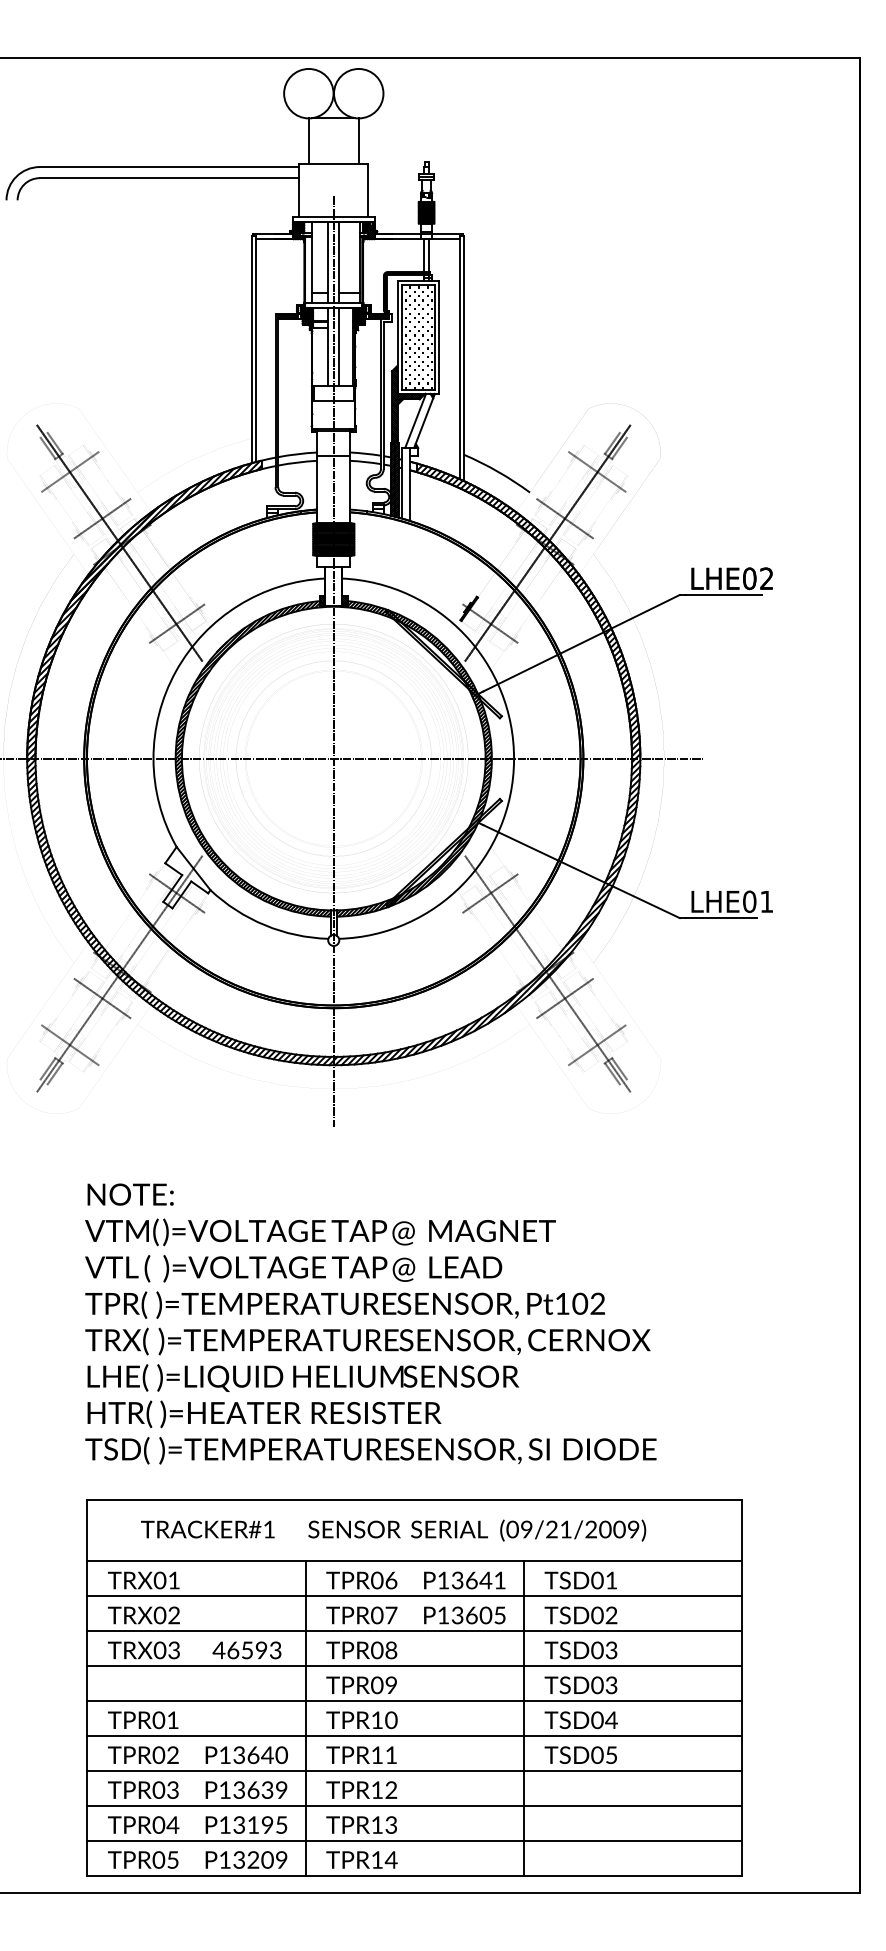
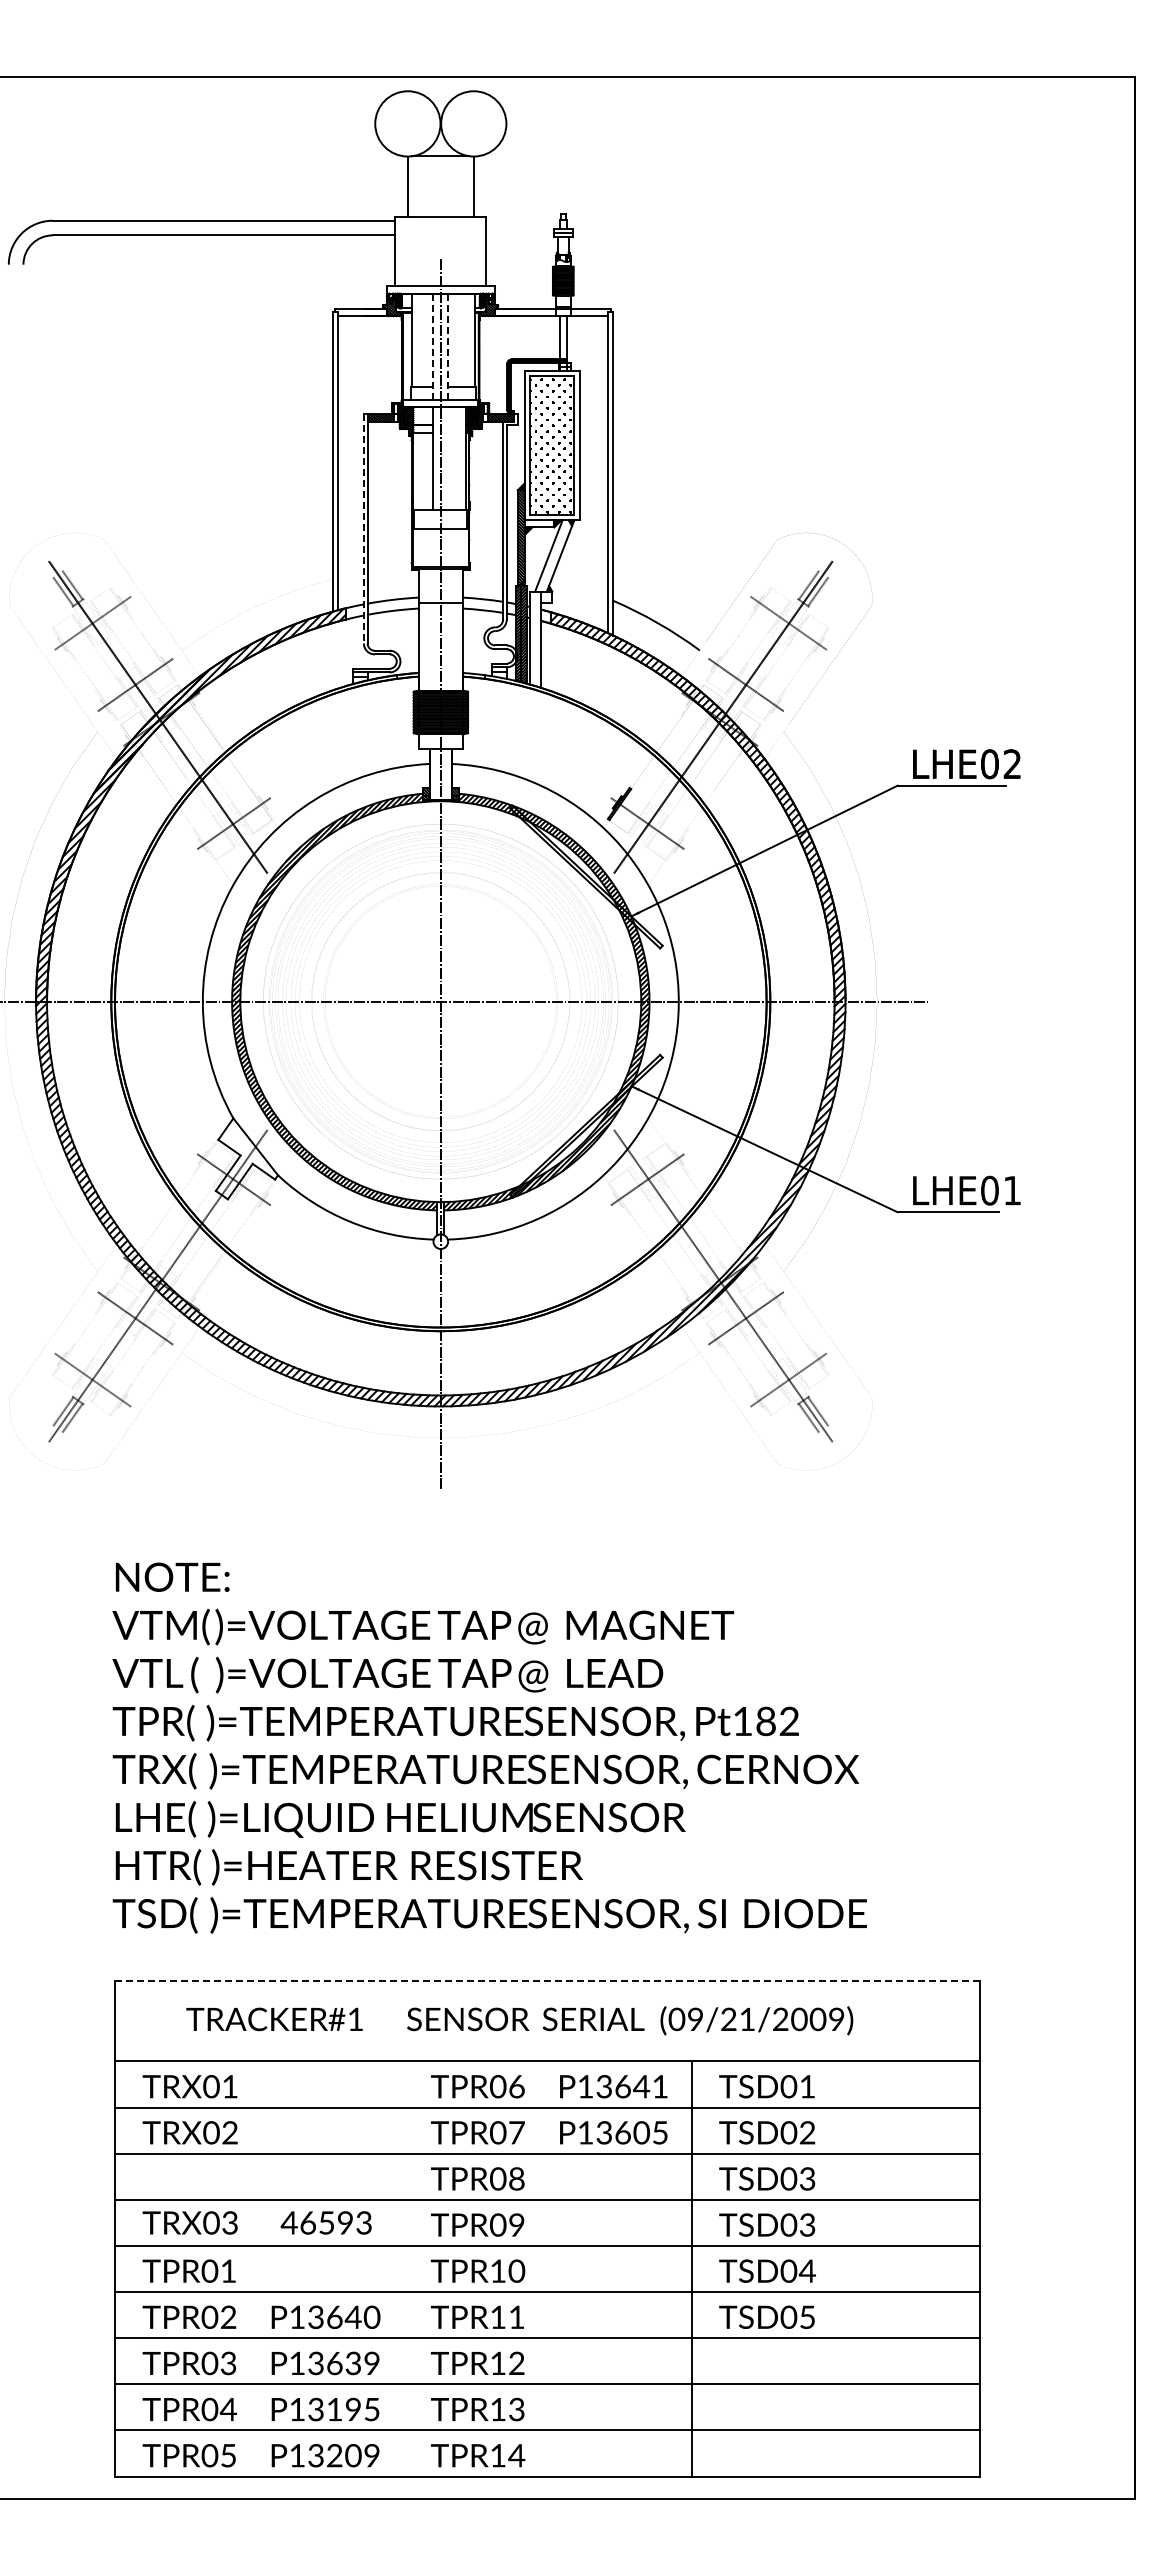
line: (328, 263) -> (433, 347), solid -> dashed
line: (339, 263) -> (448, 347), solid -> dashed
line: (339, 347) -> (448, 458), removed
hatch: (408, 396) -> (539, 523), removed
line: (275, 400) -> (363, 528), solid -> dashed
text: (579, 1303) -> (765, 1721), Pt102 -> Pt182
line: (415, 1500) -> (548, 1980), solid -> dashed
text: (194, 1650) -> (256, 2222), moved
line: (305, 1718) -> (403, 2268), removed

